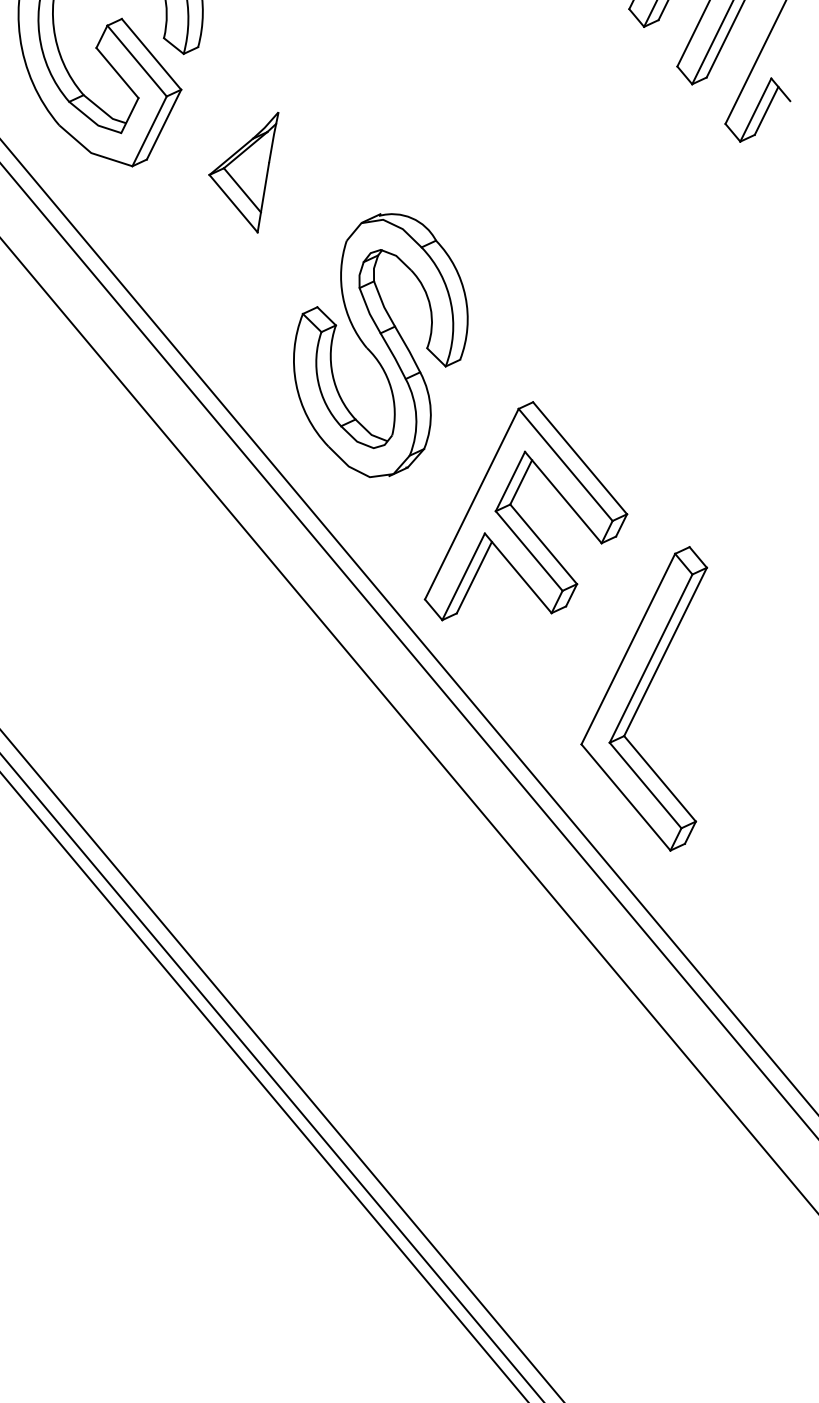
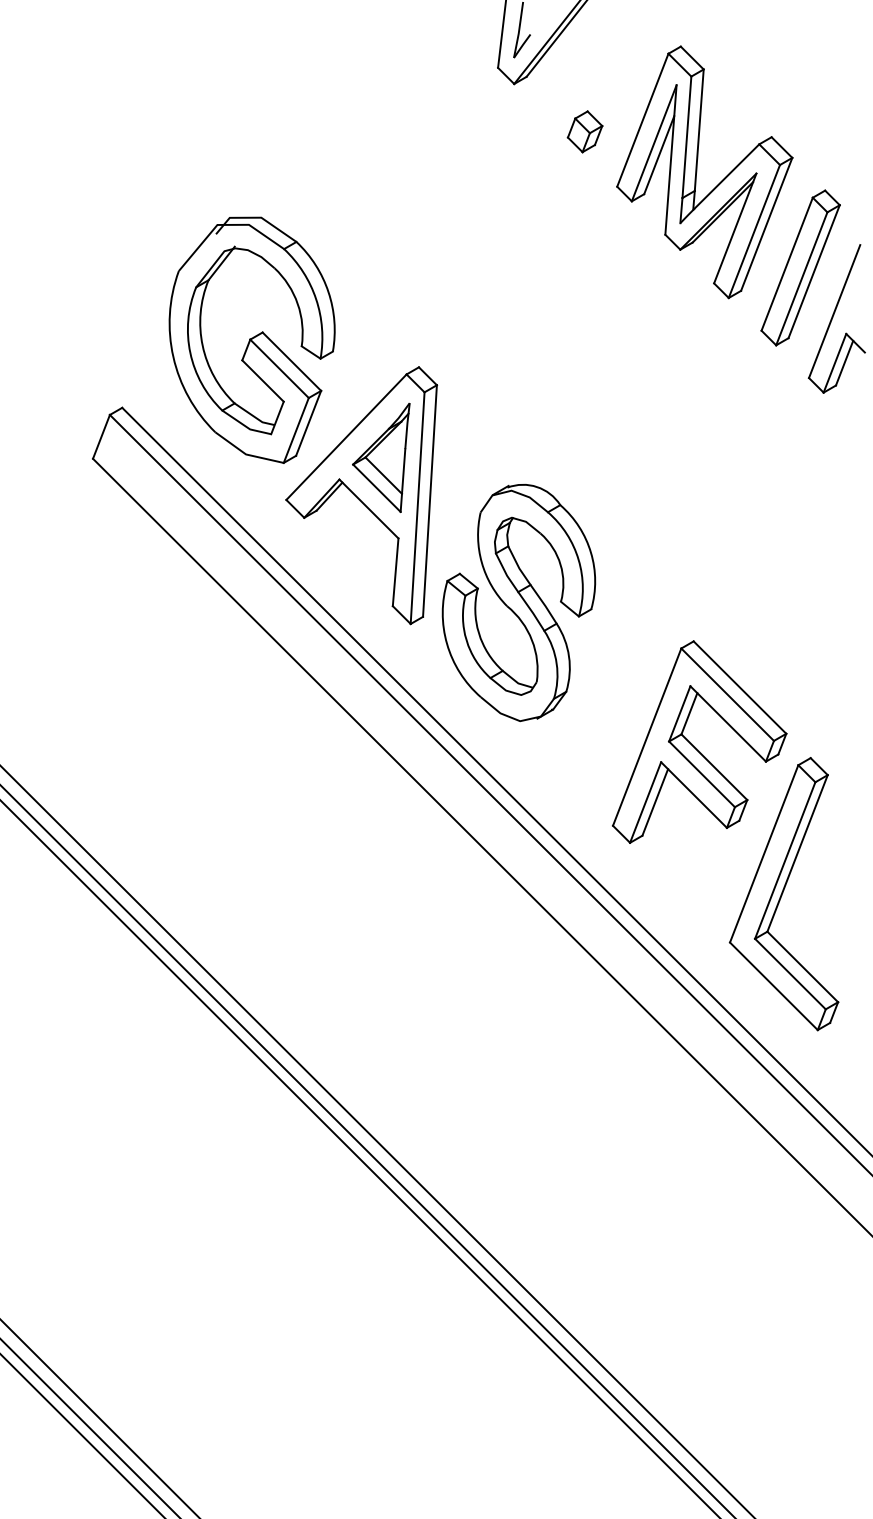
part: (215, 210) -> (361, 495), added
part: (523, 519) -> (694, 746), moved

